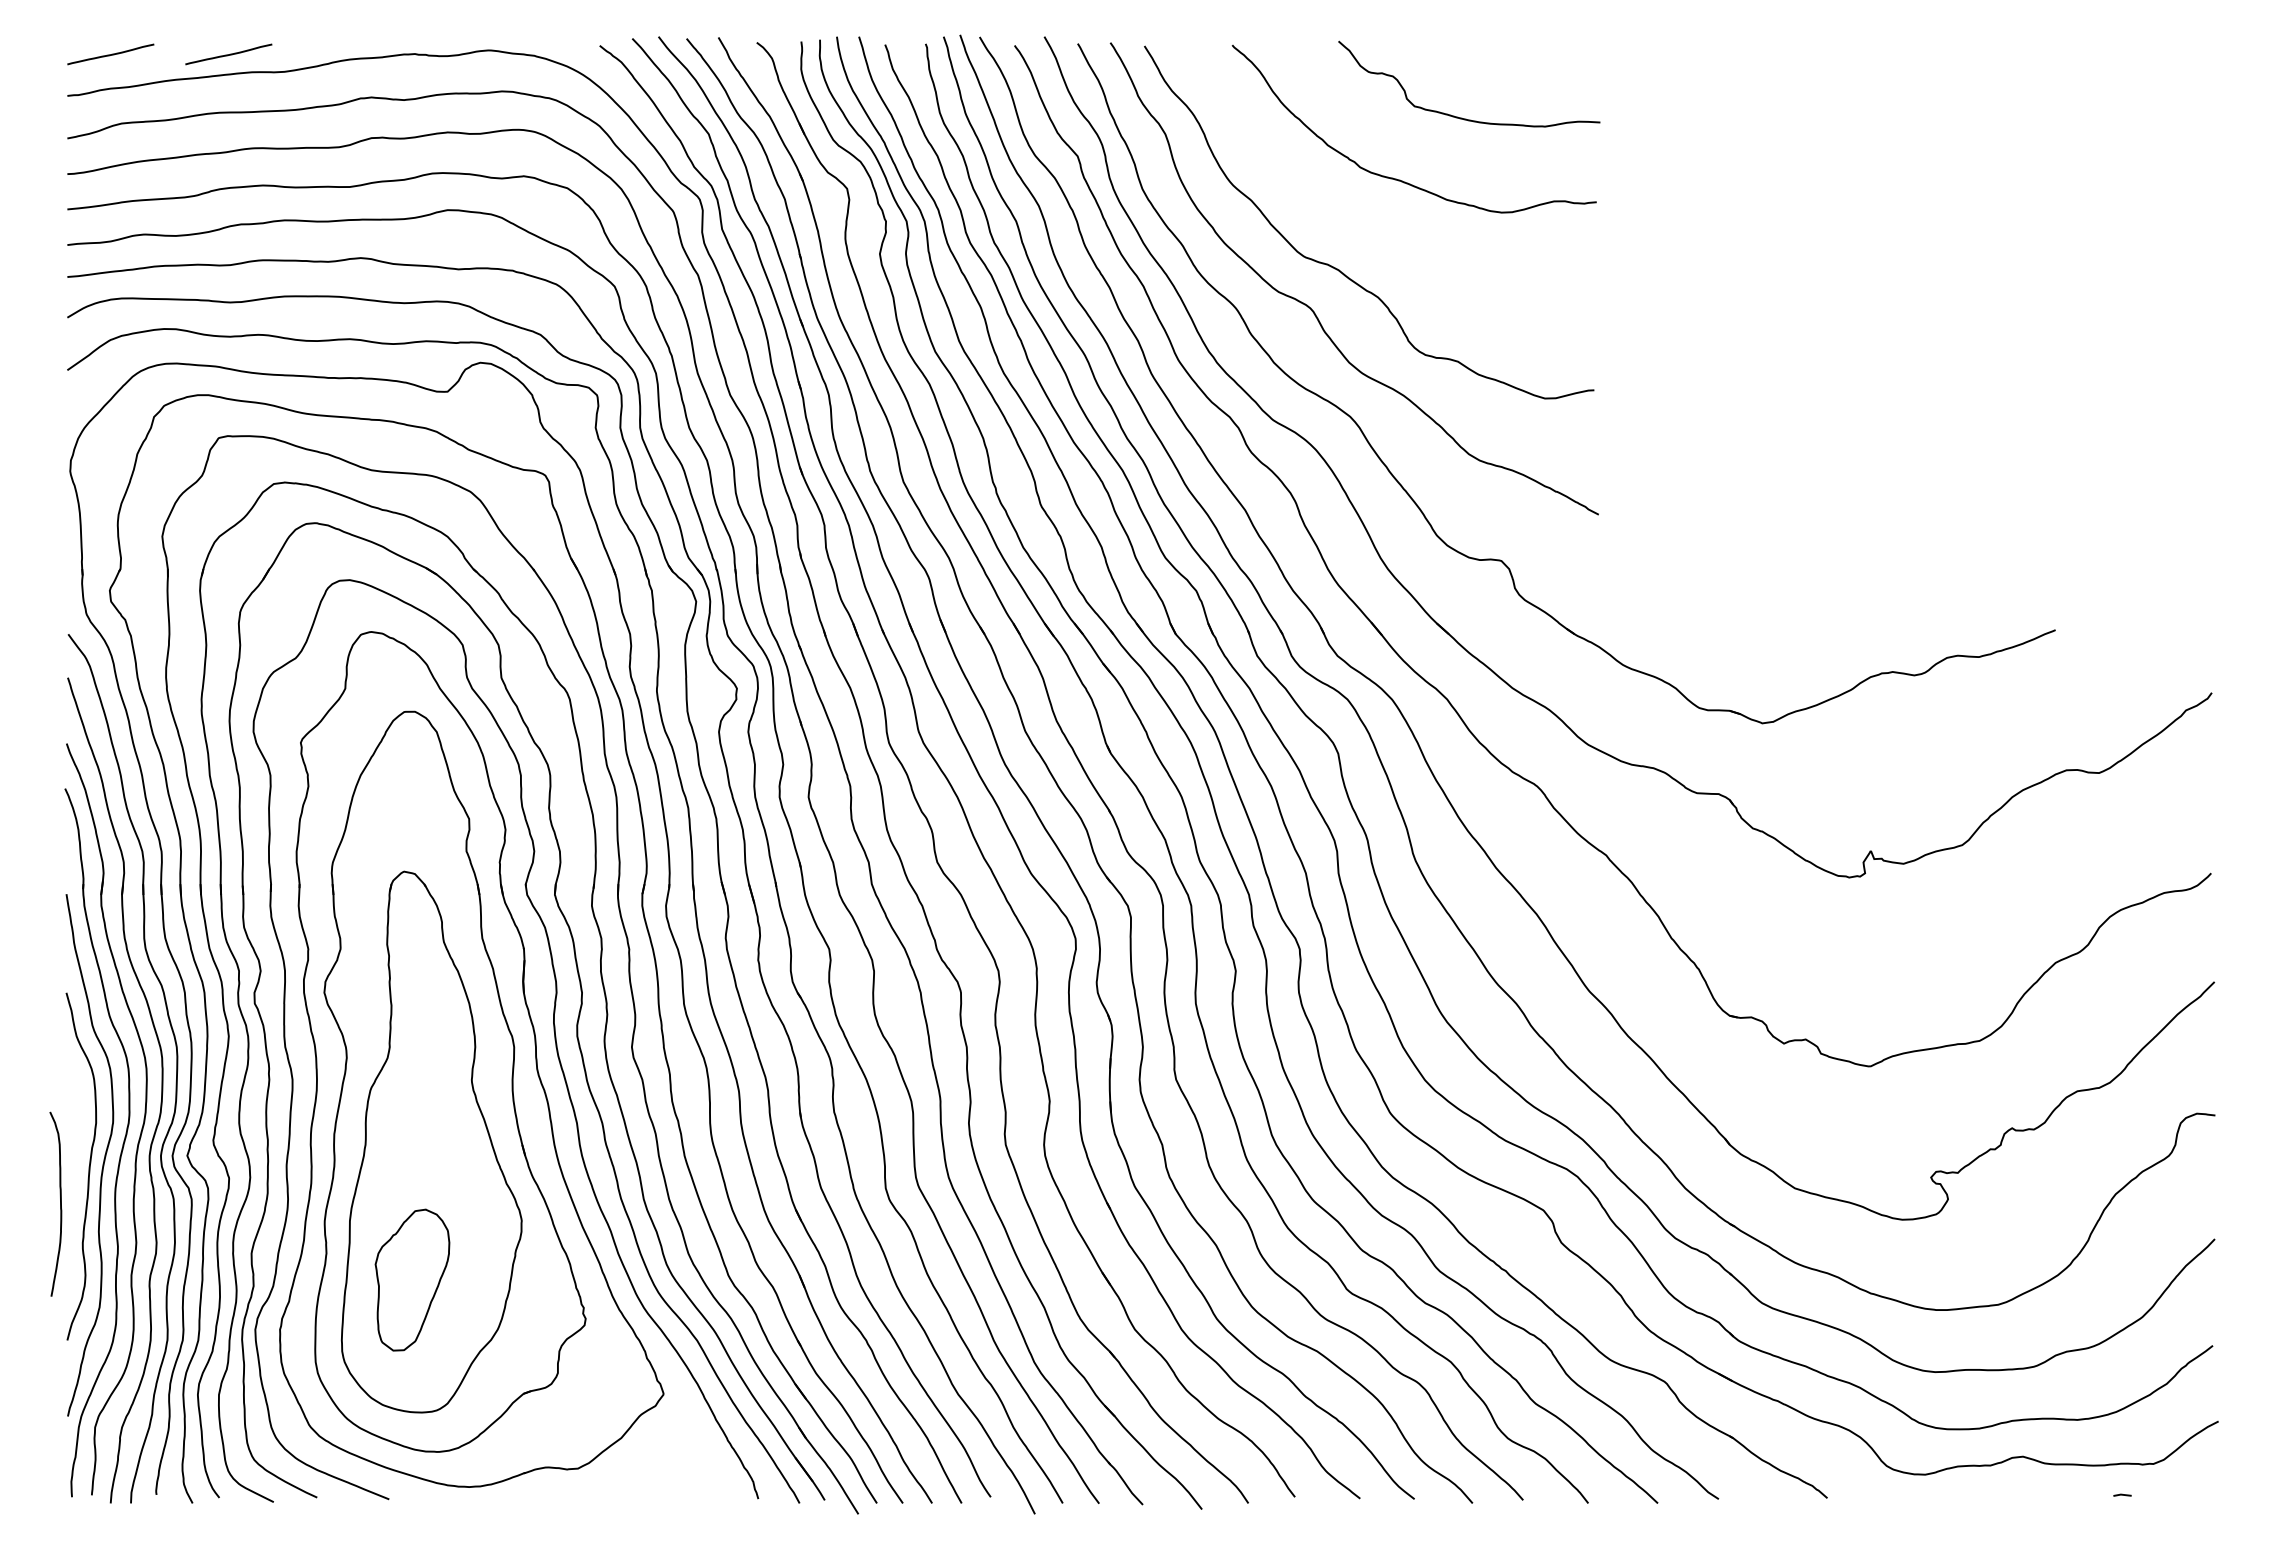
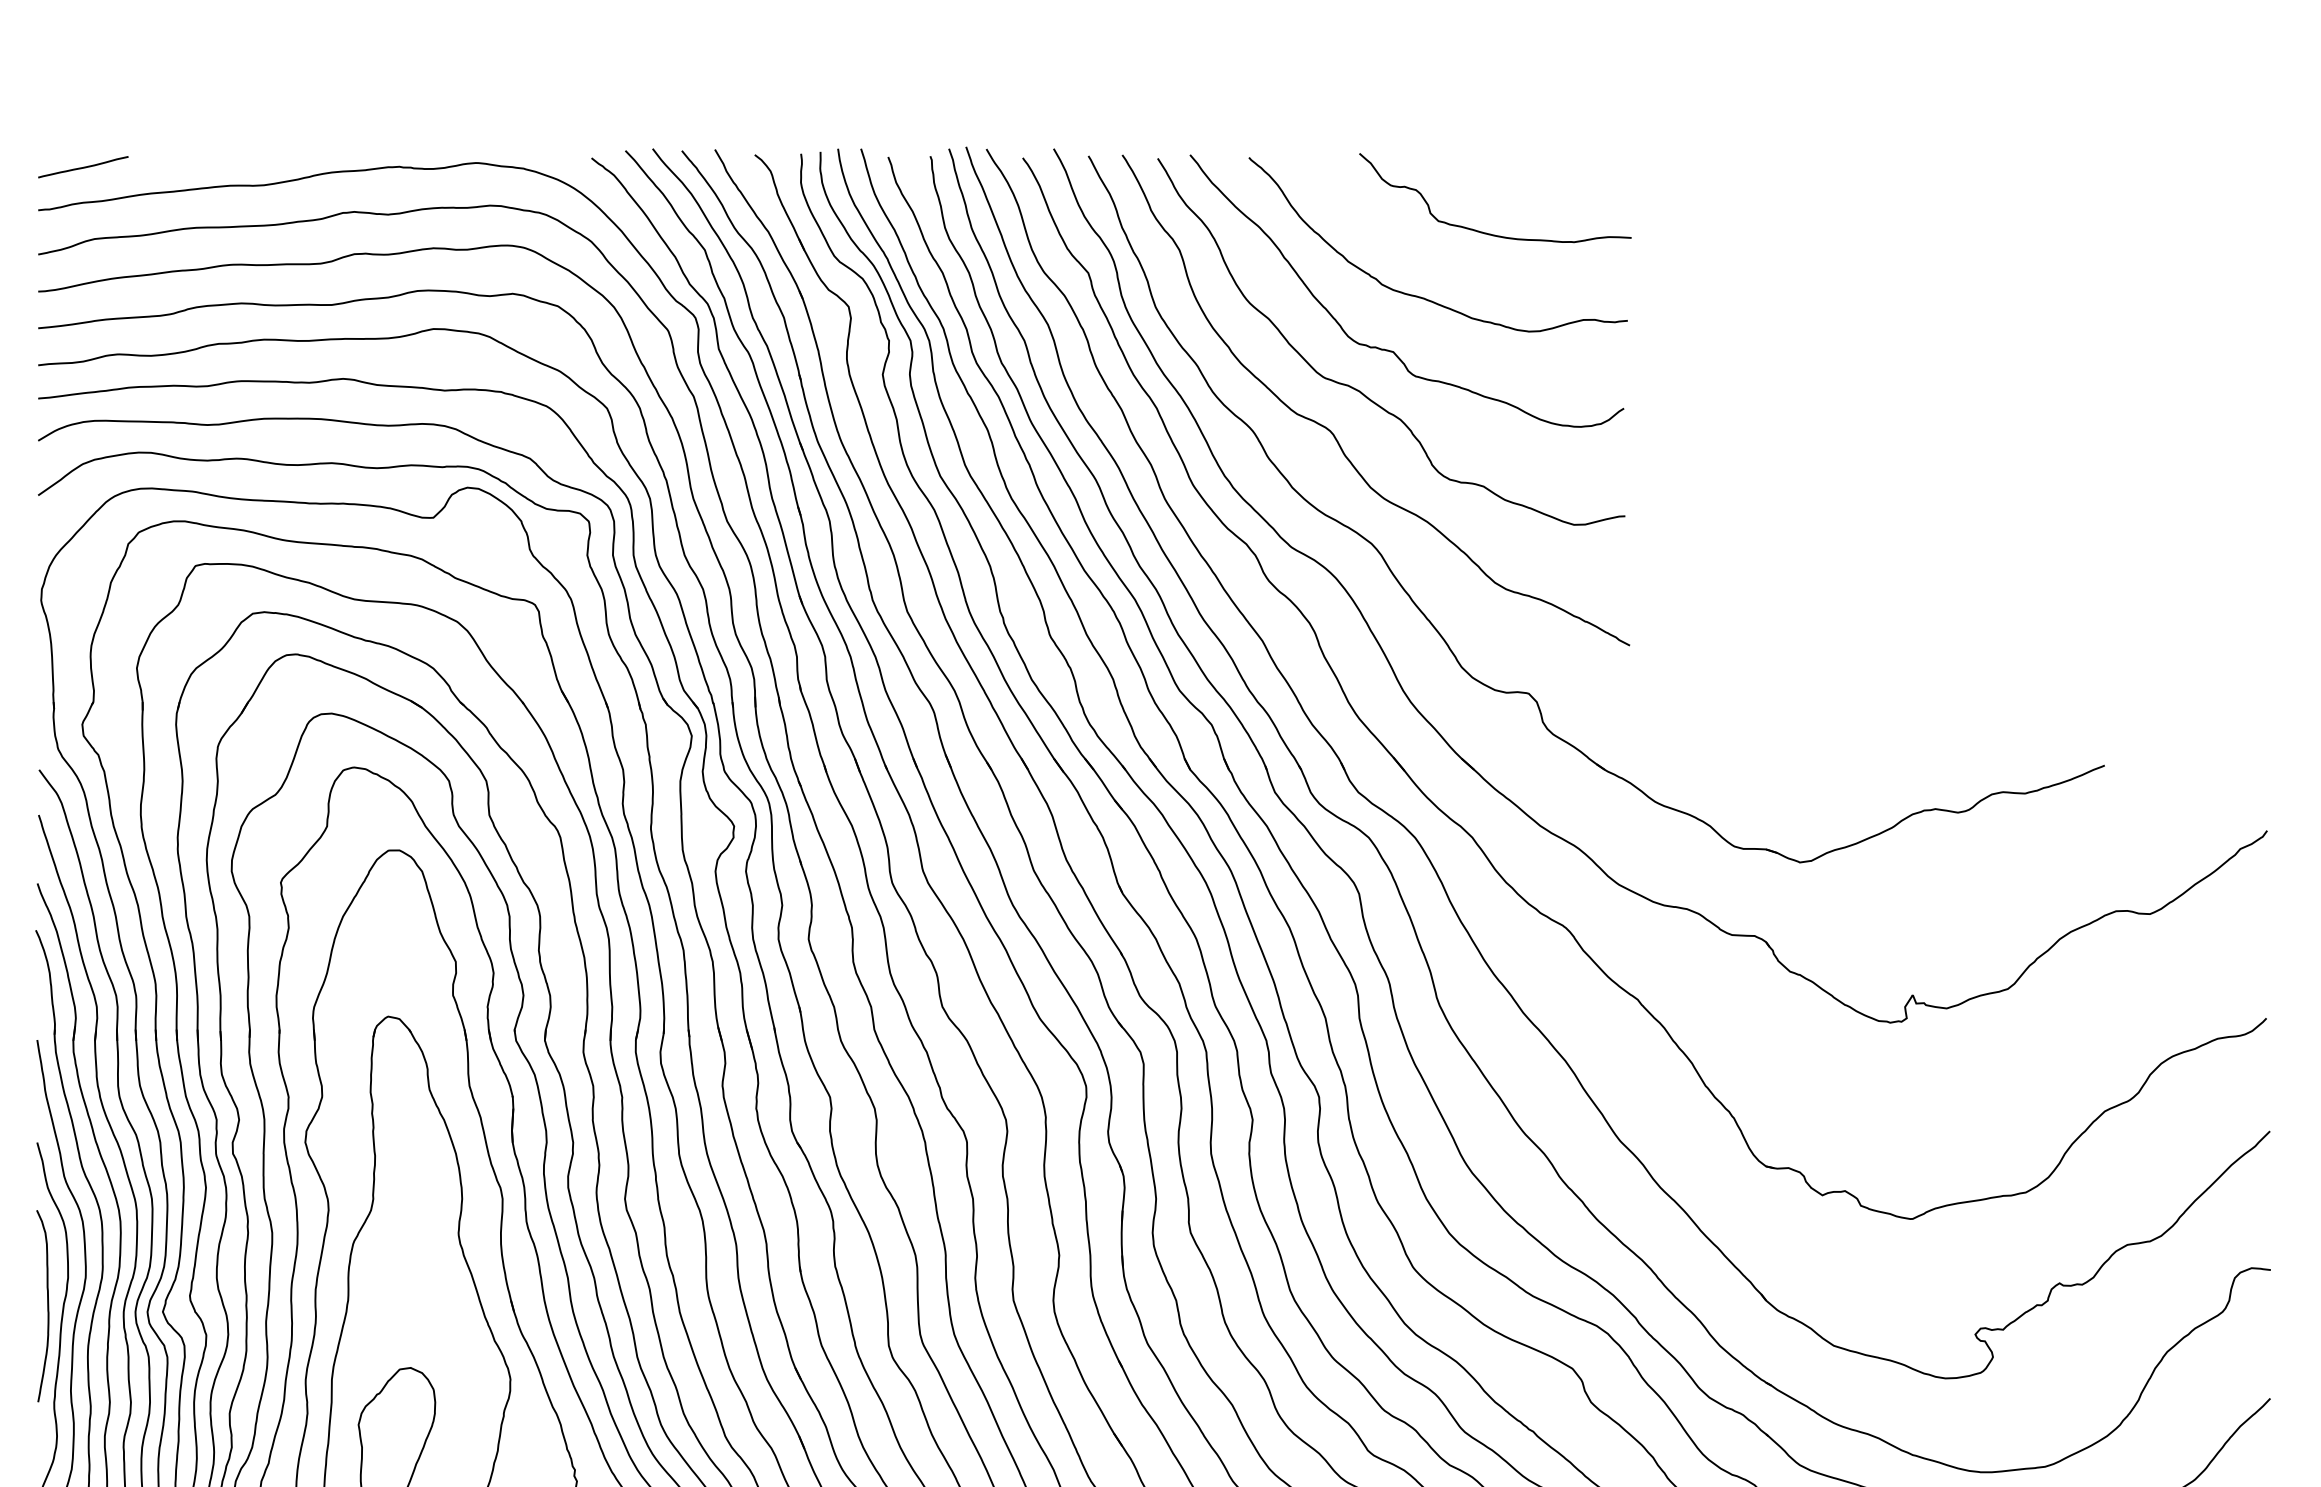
curve: (228, 54) -> (205, 167), removed
curve: (1365, 229) -> (1387, 349), added
curve: (60, 1203) -> (47, 1305), moved

